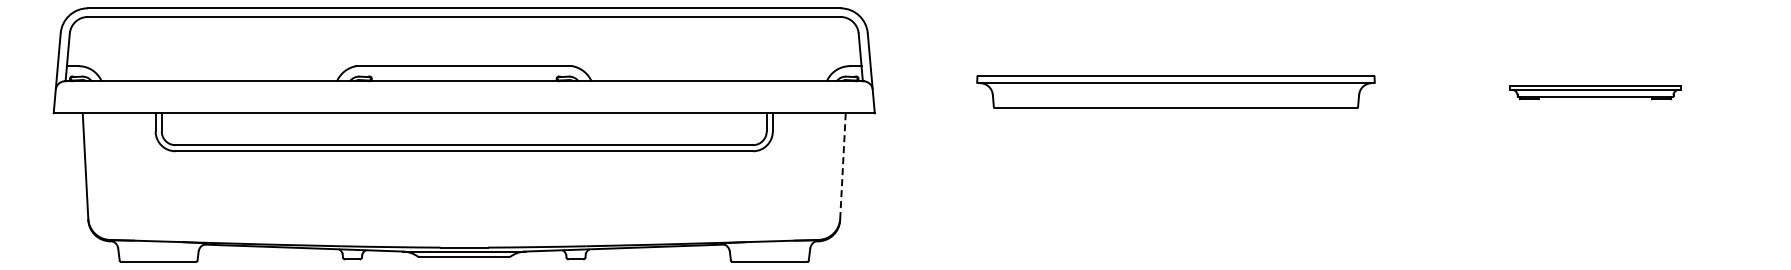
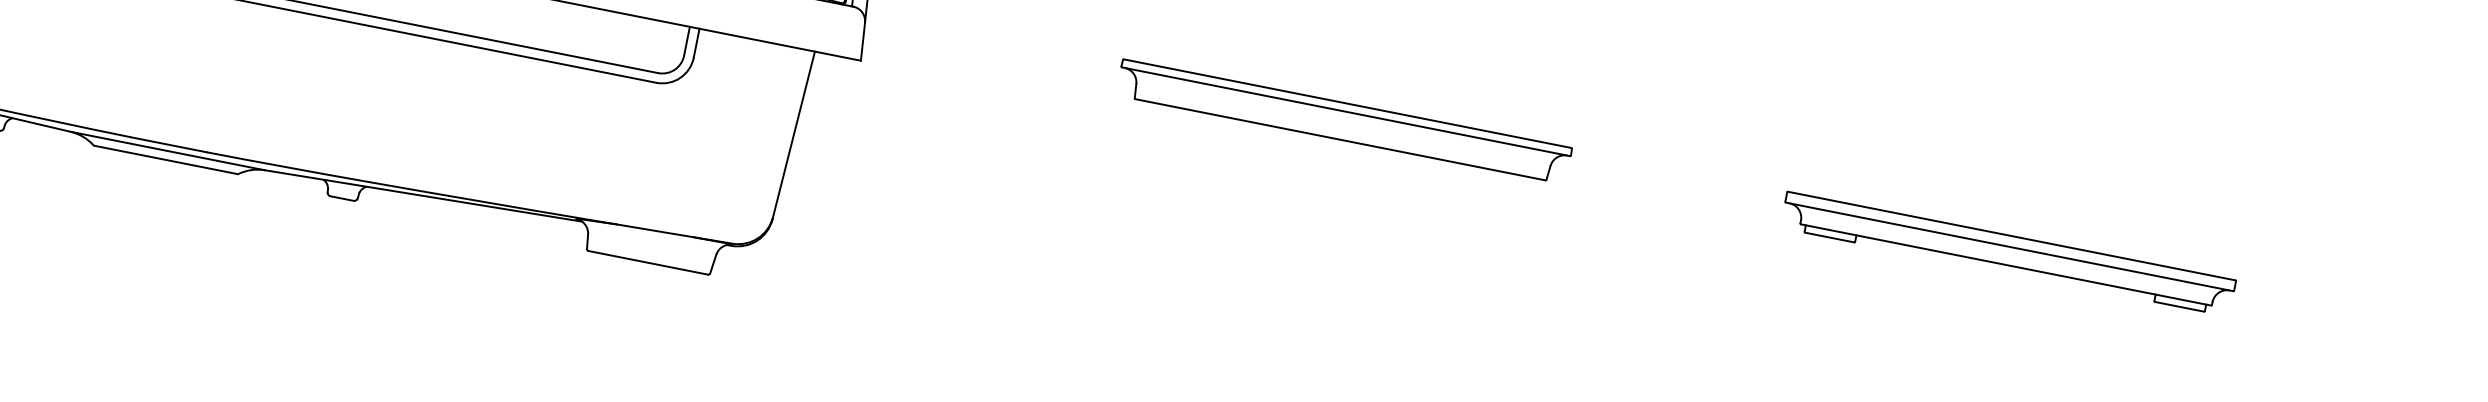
part: (1175, 92) -> (1343, 122), size x0.71
part: (1595, 92) -> (2008, 253), size x1.67
line: (842, 166) -> (793, 134), dashed -> solid

